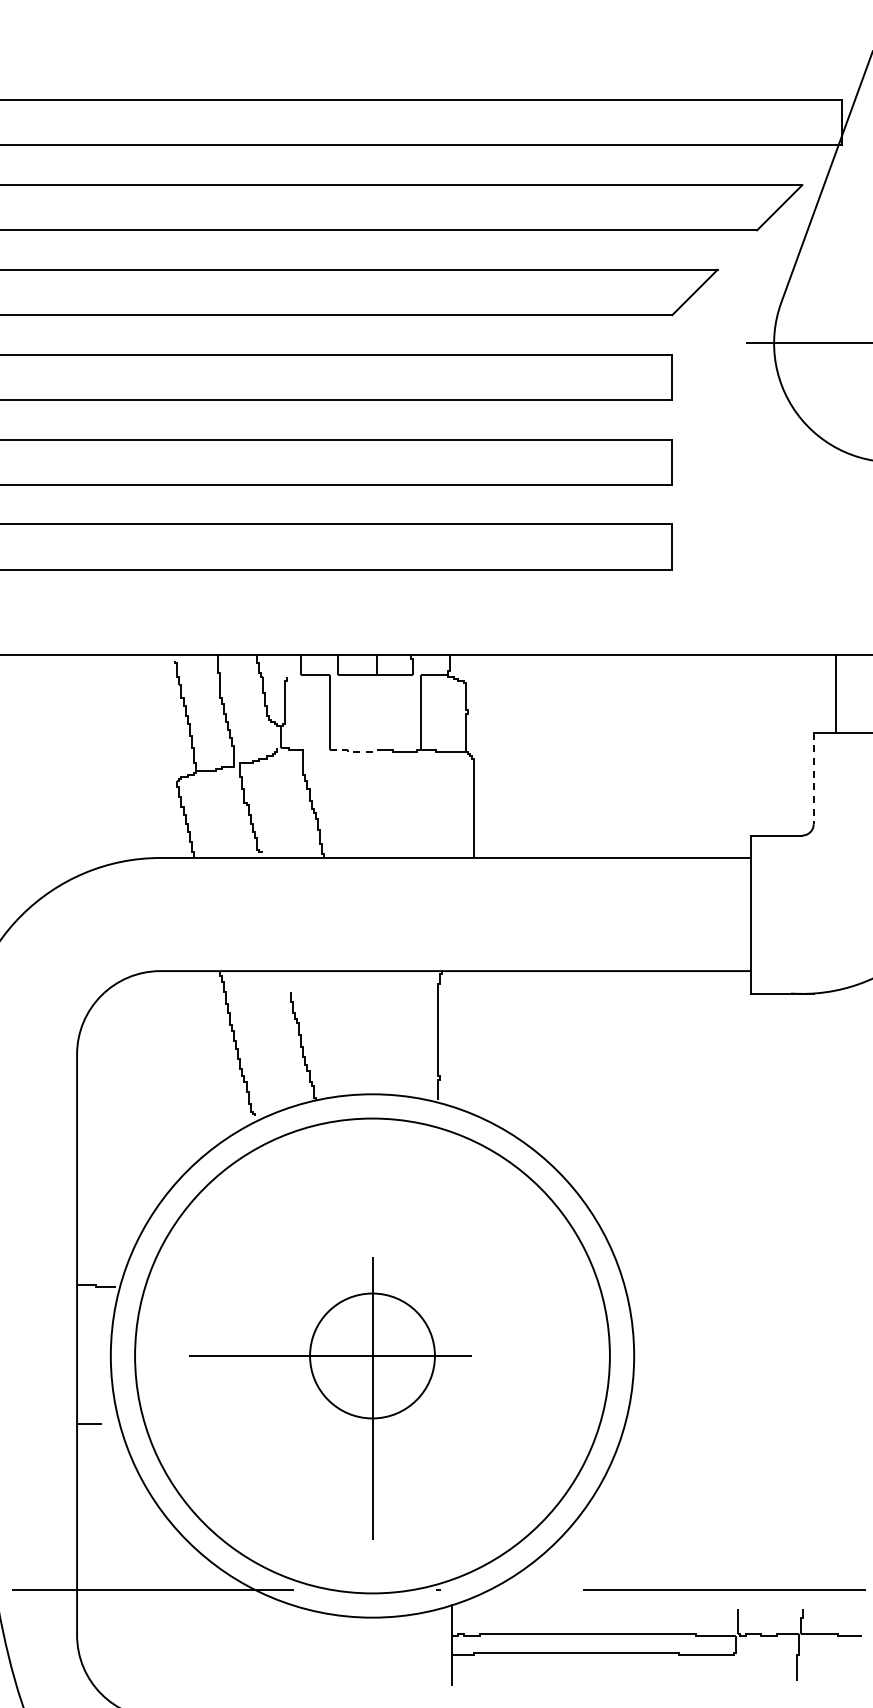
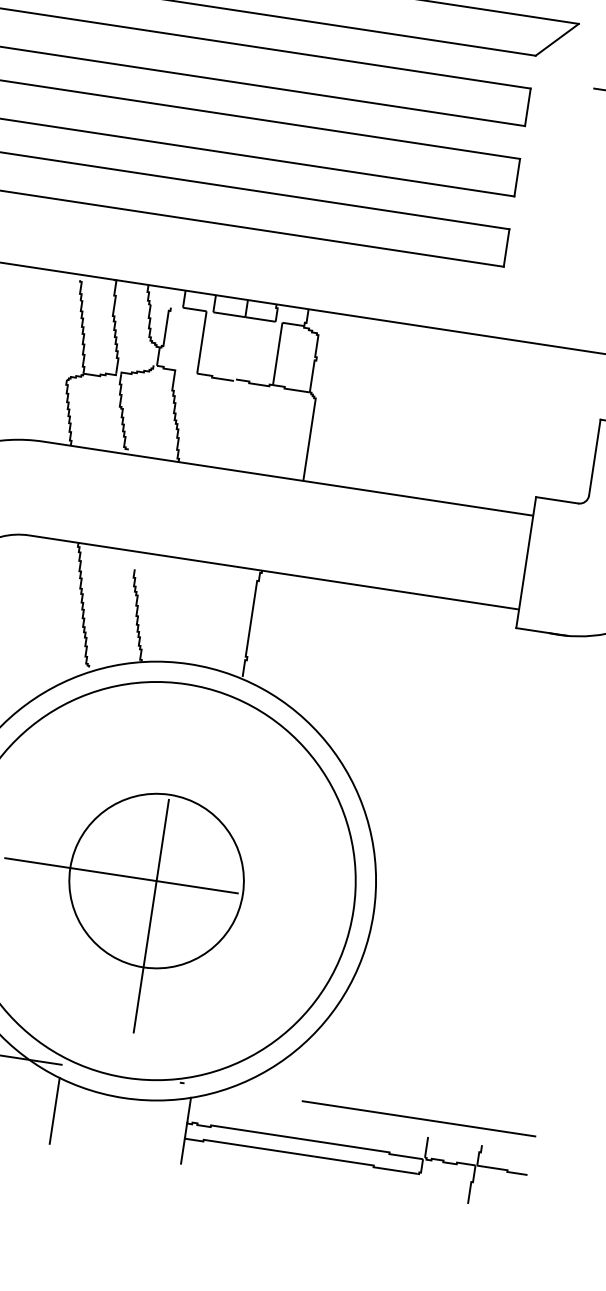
line: (350, 752) -> (214, 377), dashed -> solid
line: (813, 778) -> (594, 457), dashed -> solid
circle: (372, 1355) -> (156, 880), size x1.67
line: (293, 1644) -> (54, 1110), added

